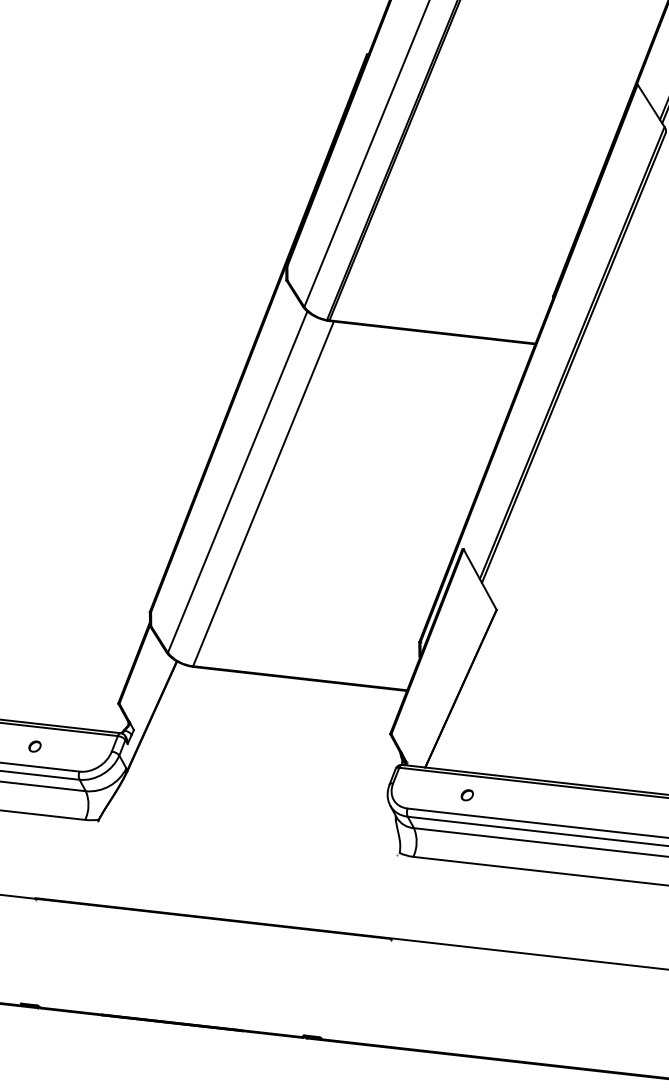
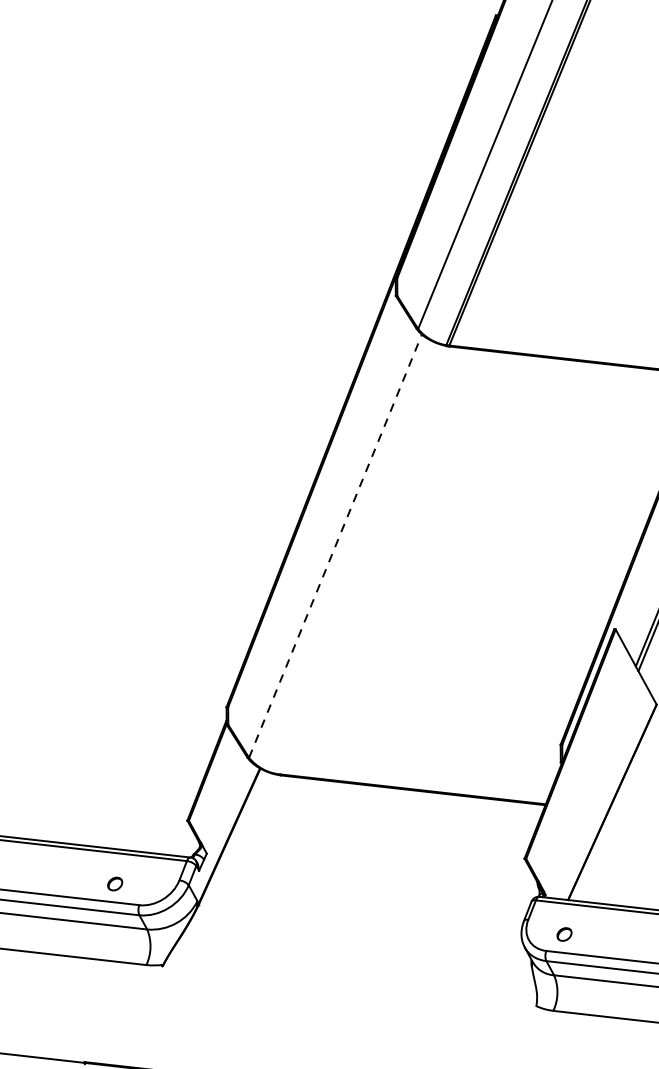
line: (237, 481) -> (335, 545), solid -> dashed
line: (263, 493) -> (367, 560), removed
part: (34, 746) -> (114, 883), moved
part: (466, 795) -> (563, 934), moved

